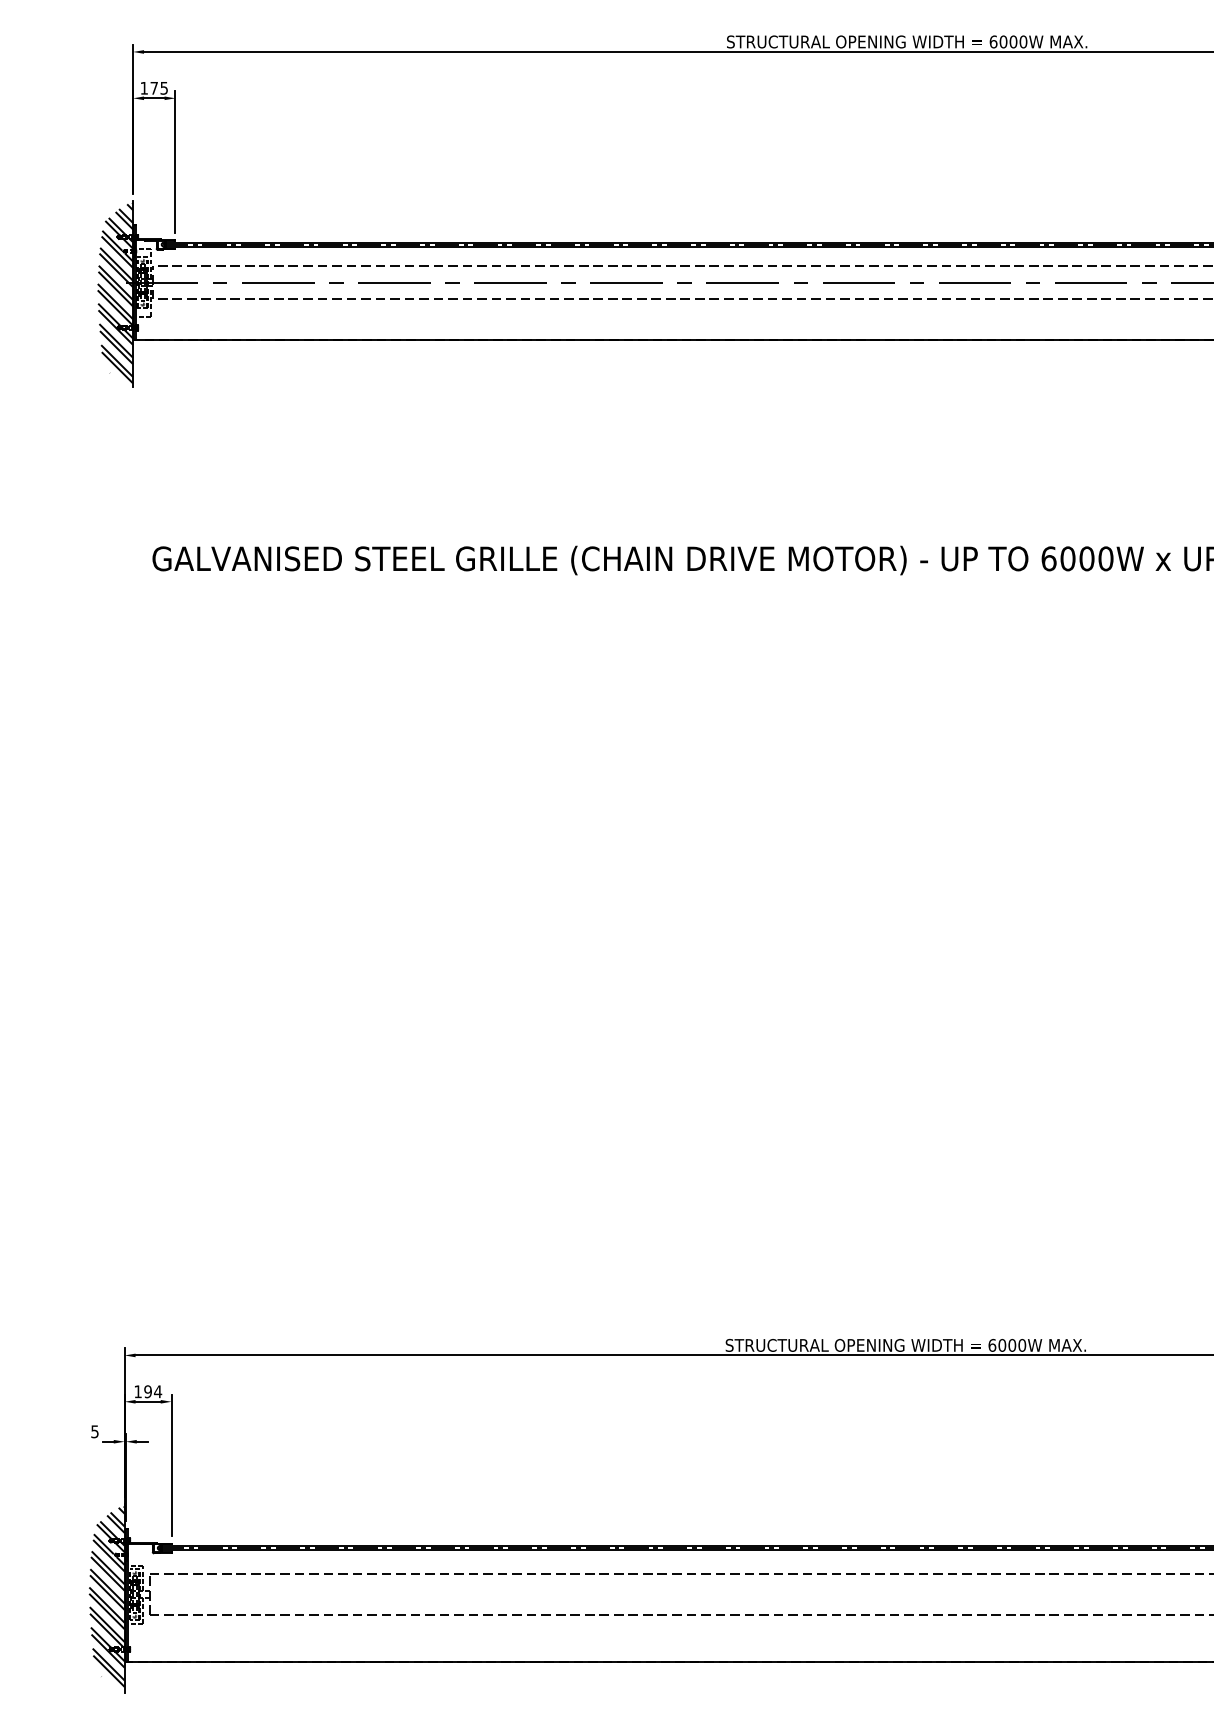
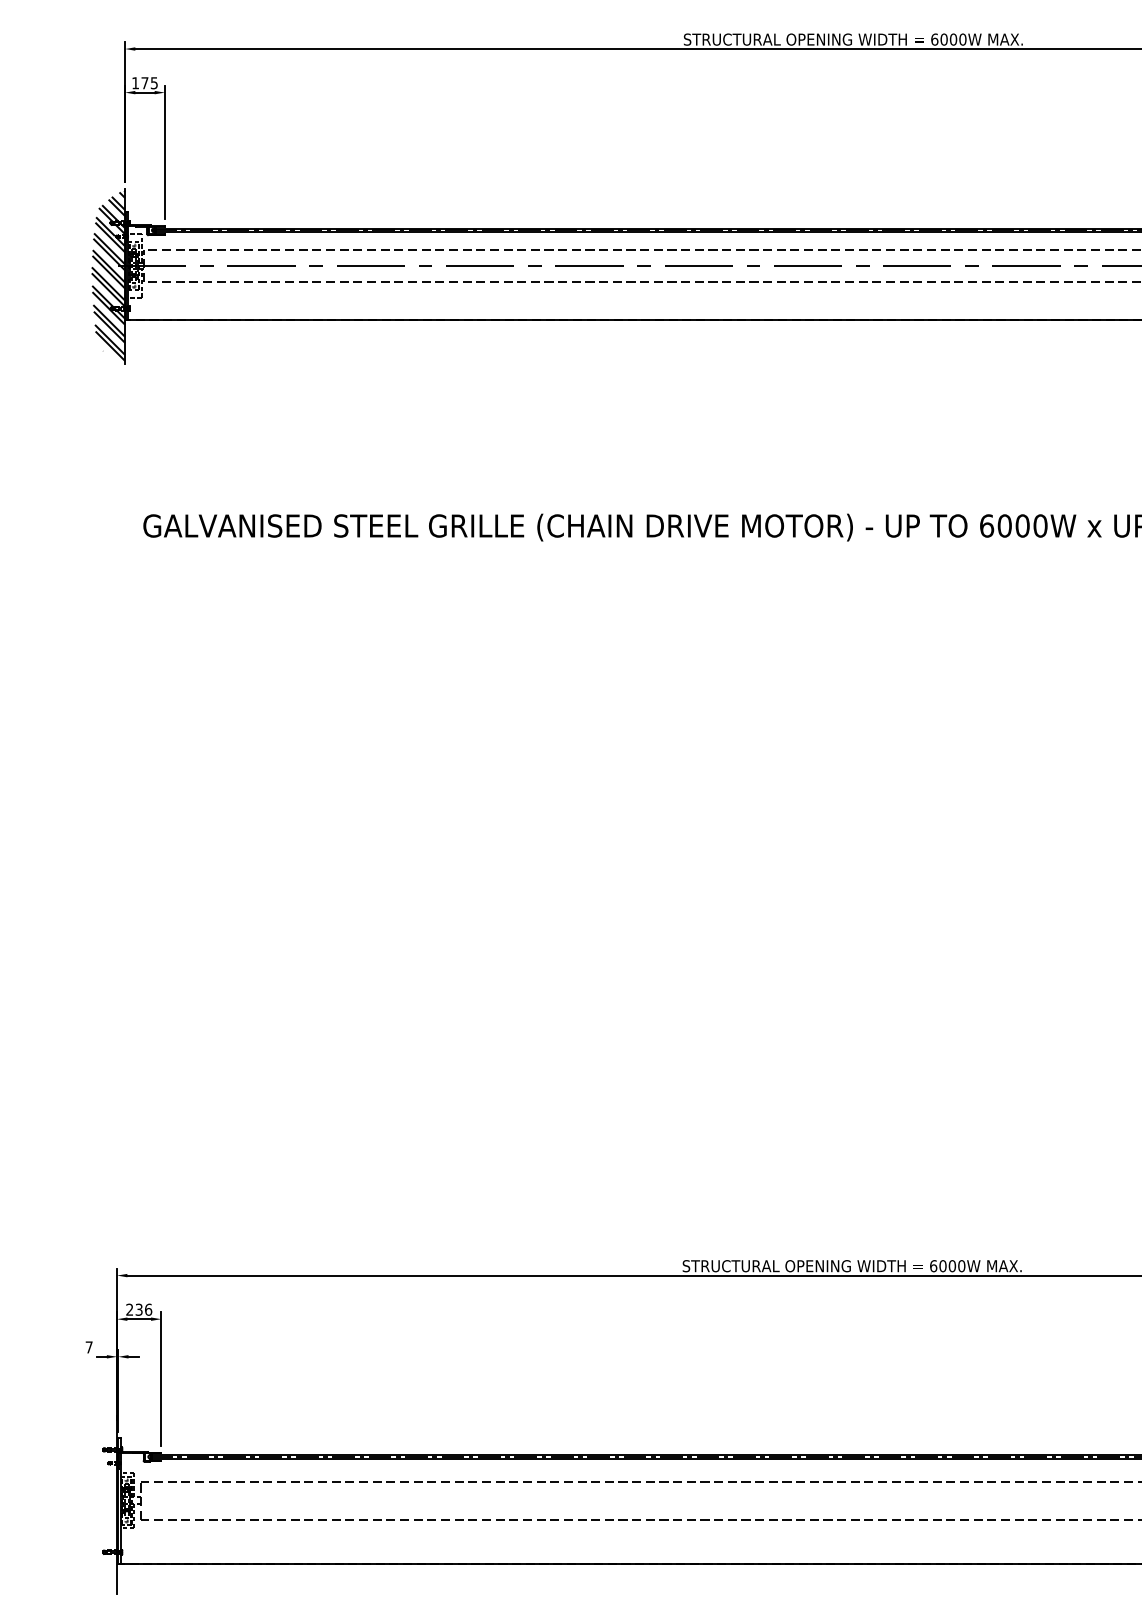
text: (148, 1391) -> (139, 1309), 194 -> 236
text: (94, 1431) -> (88, 1347), 5 -> 7
hatch: (106, 1596) -> (100, 1502), removed

